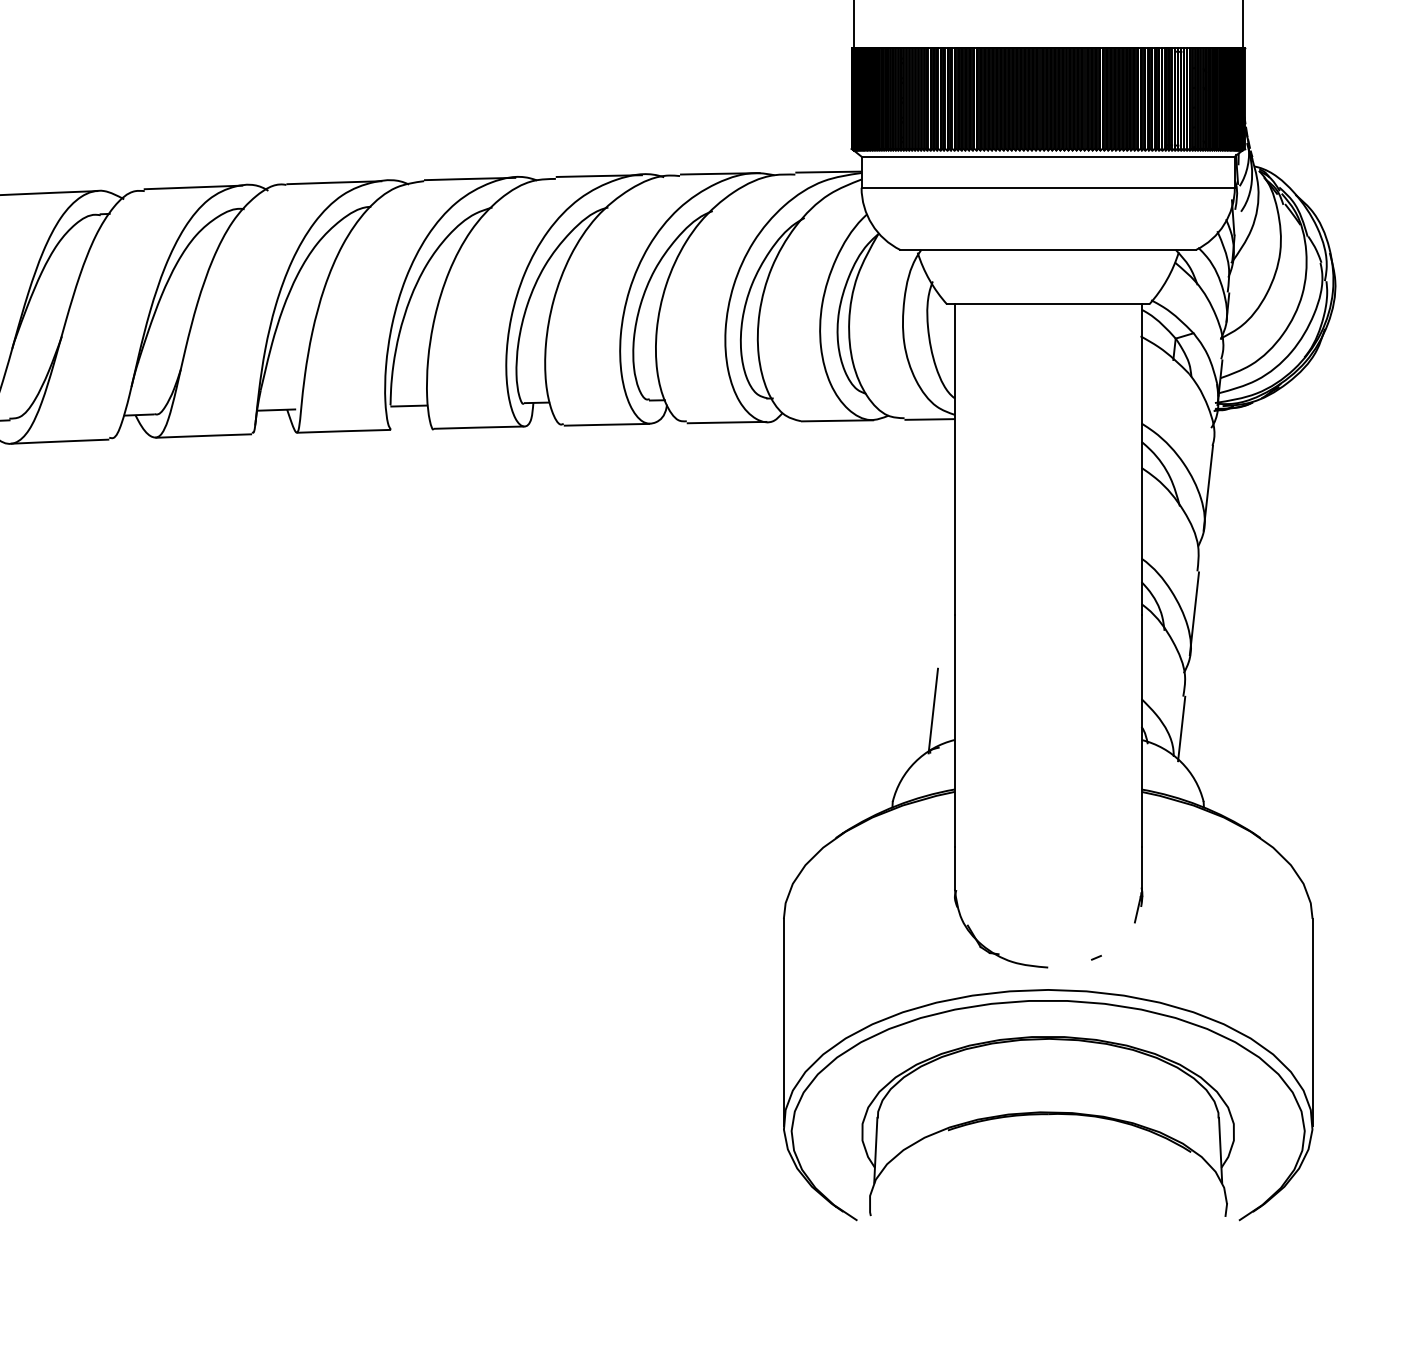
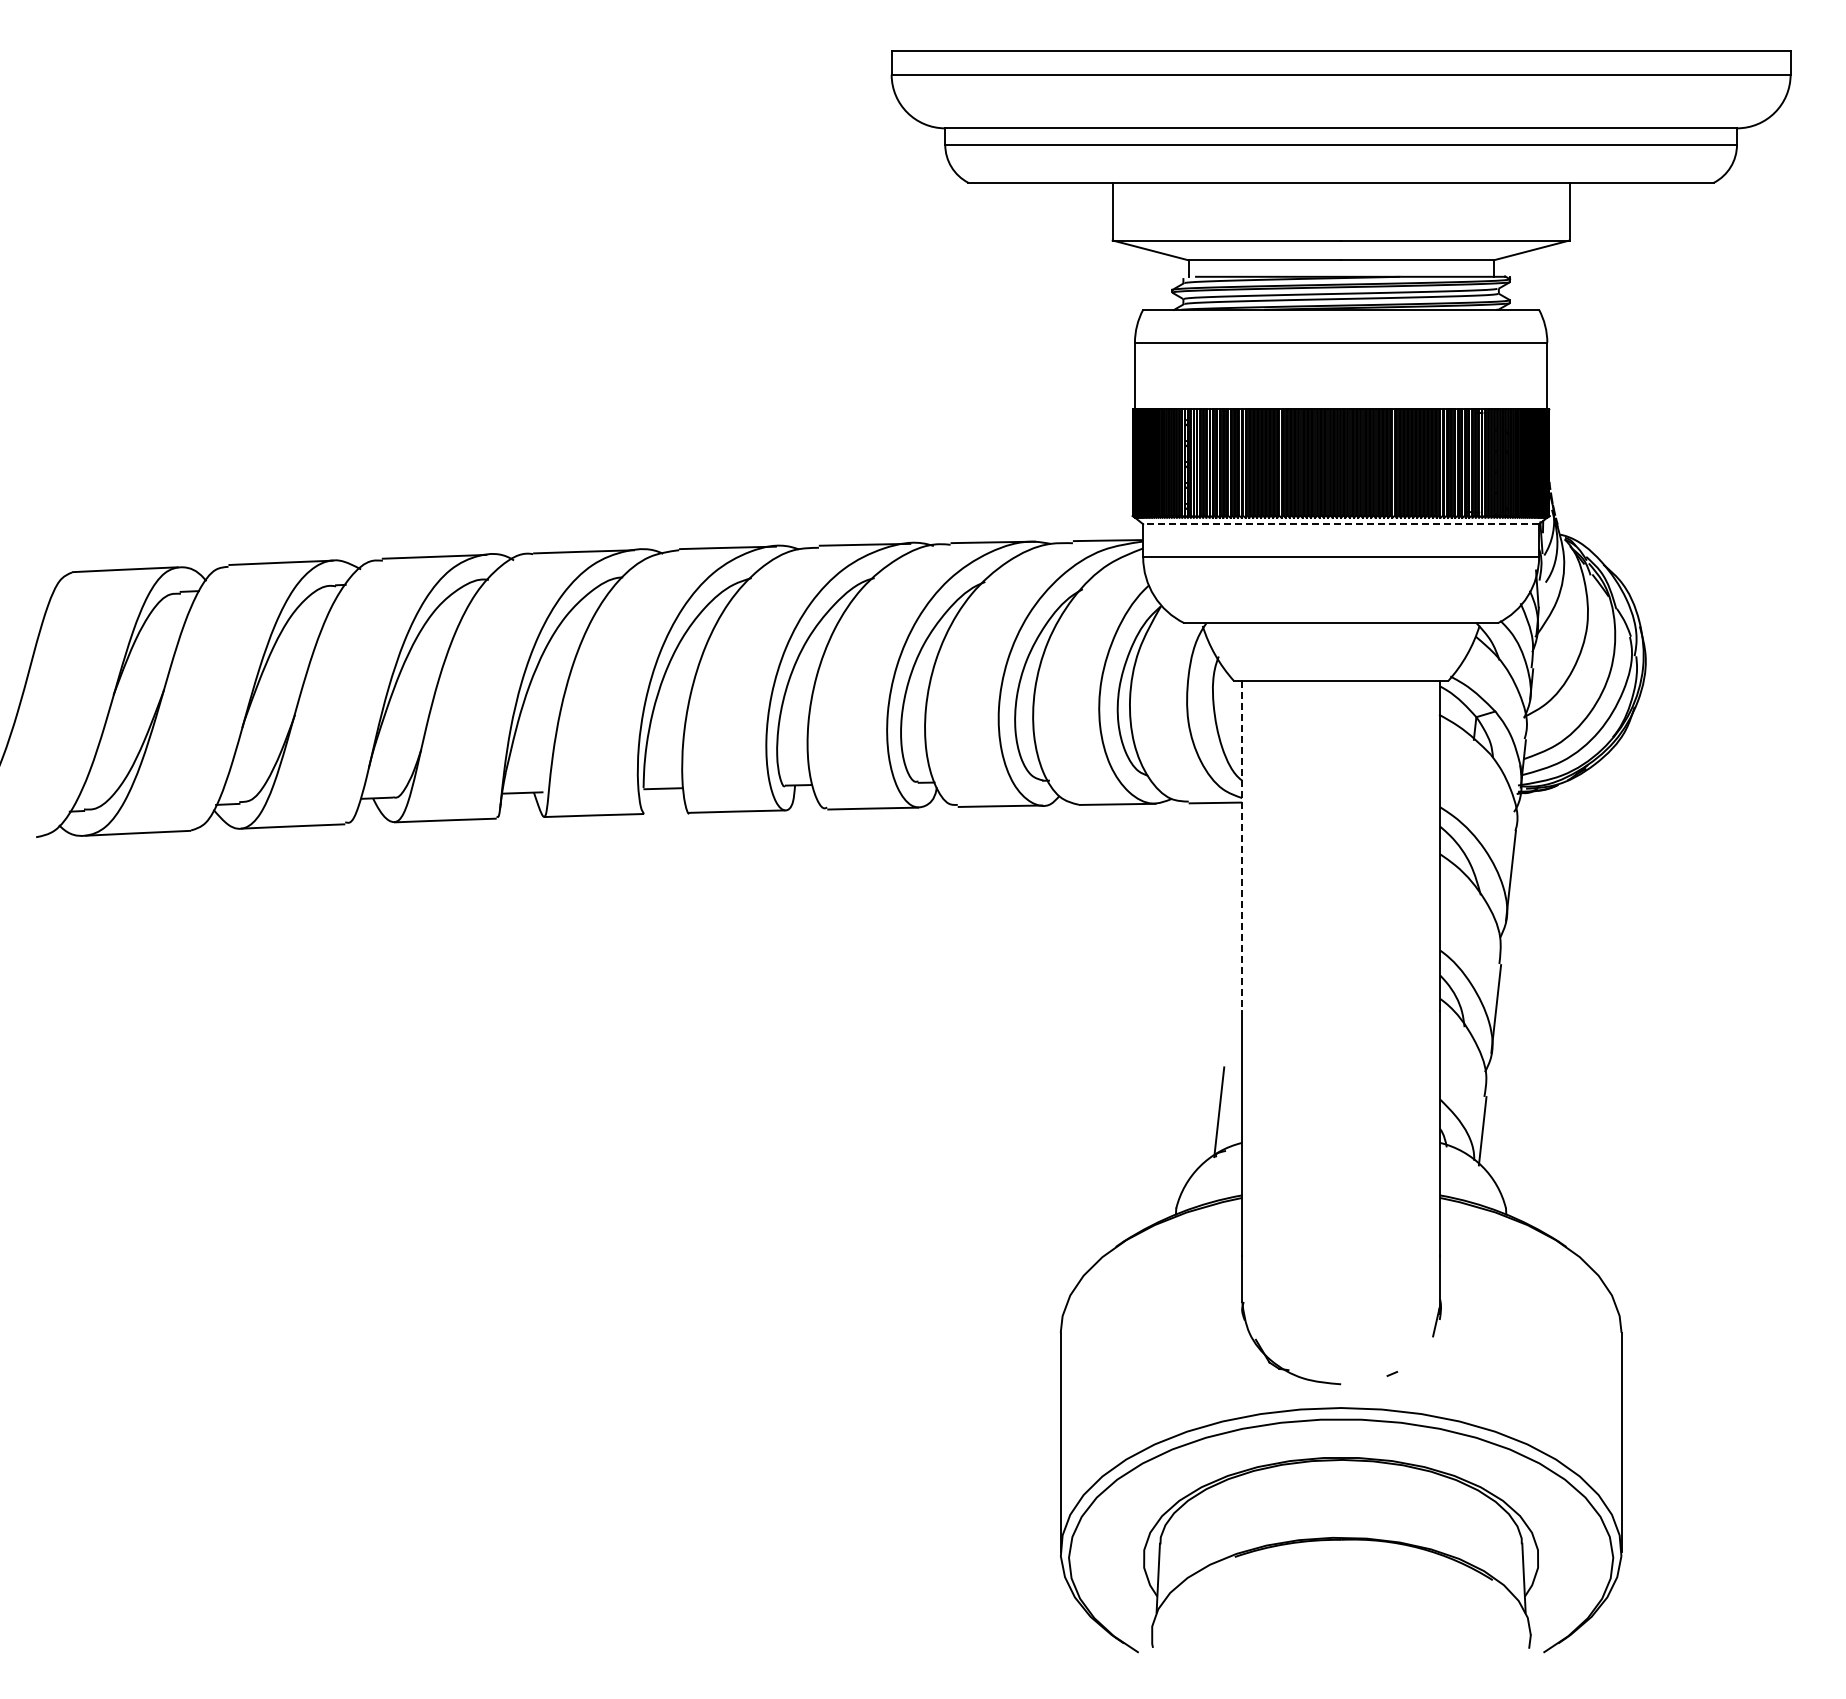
line: (1048, 156) -> (1341, 524), solid -> dashed
line: (955, 459) -> (1242, 845), solid -> dashed

